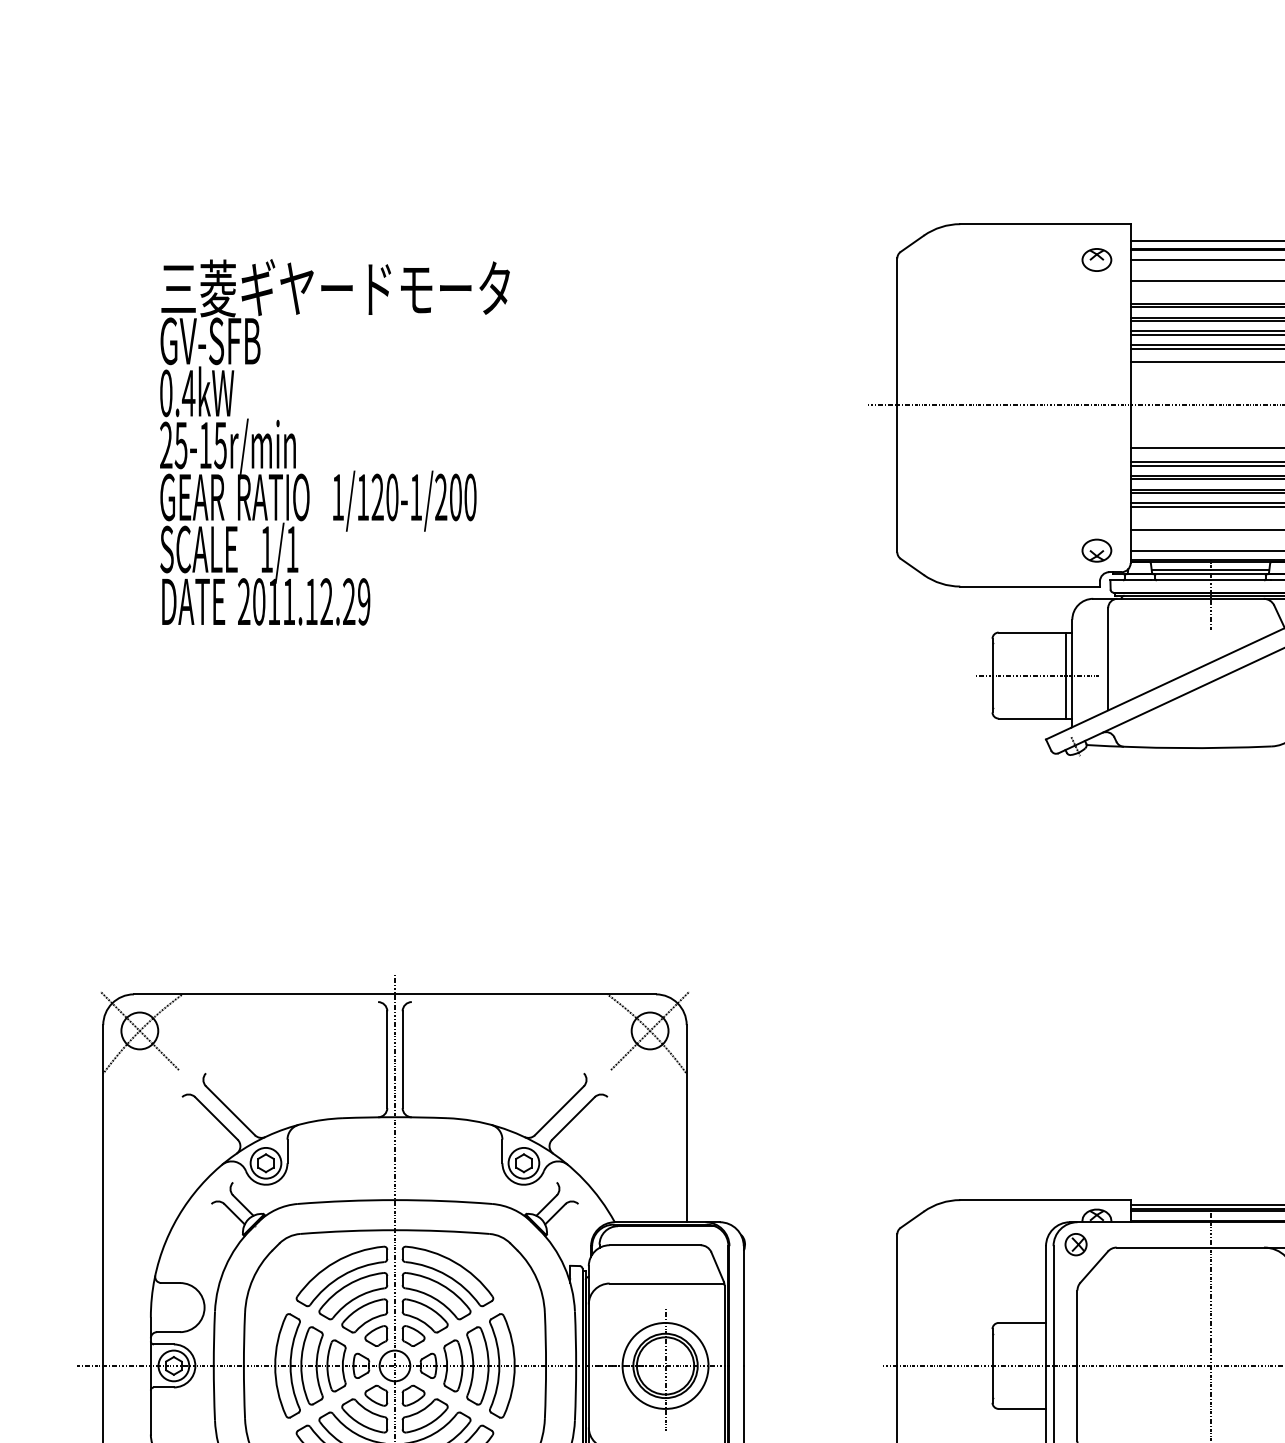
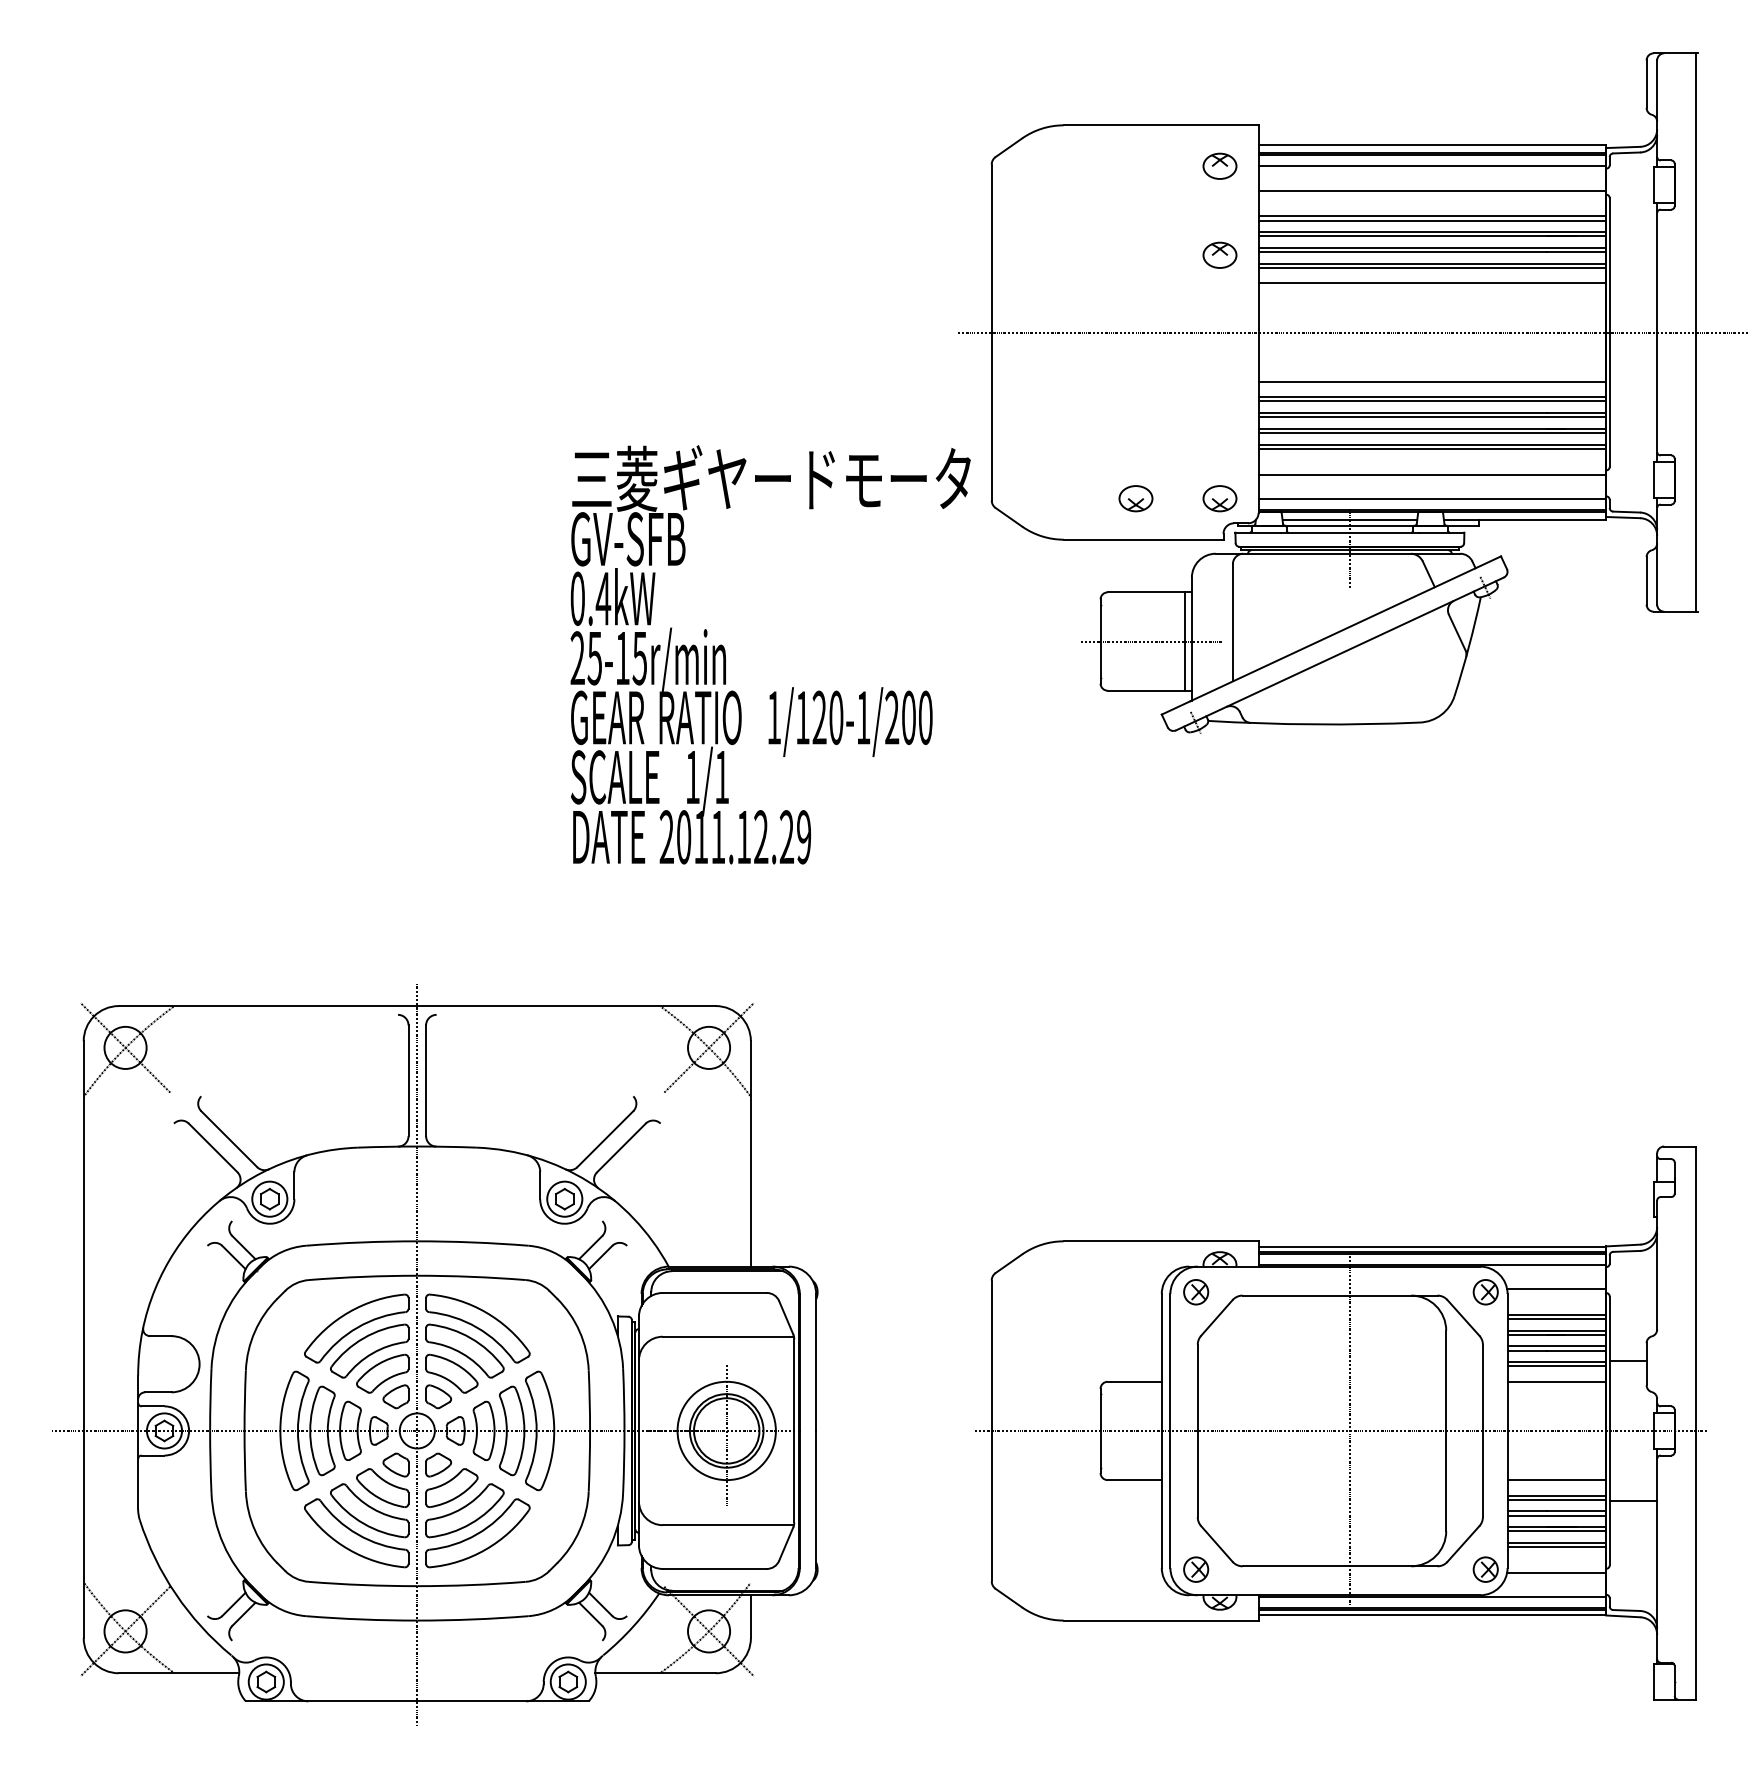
part: (1096, 337) -> (1219, 254), added
text: (334, 442) -> (770, 654), moved
part: (1023, 550) -> (1135, 498), added

